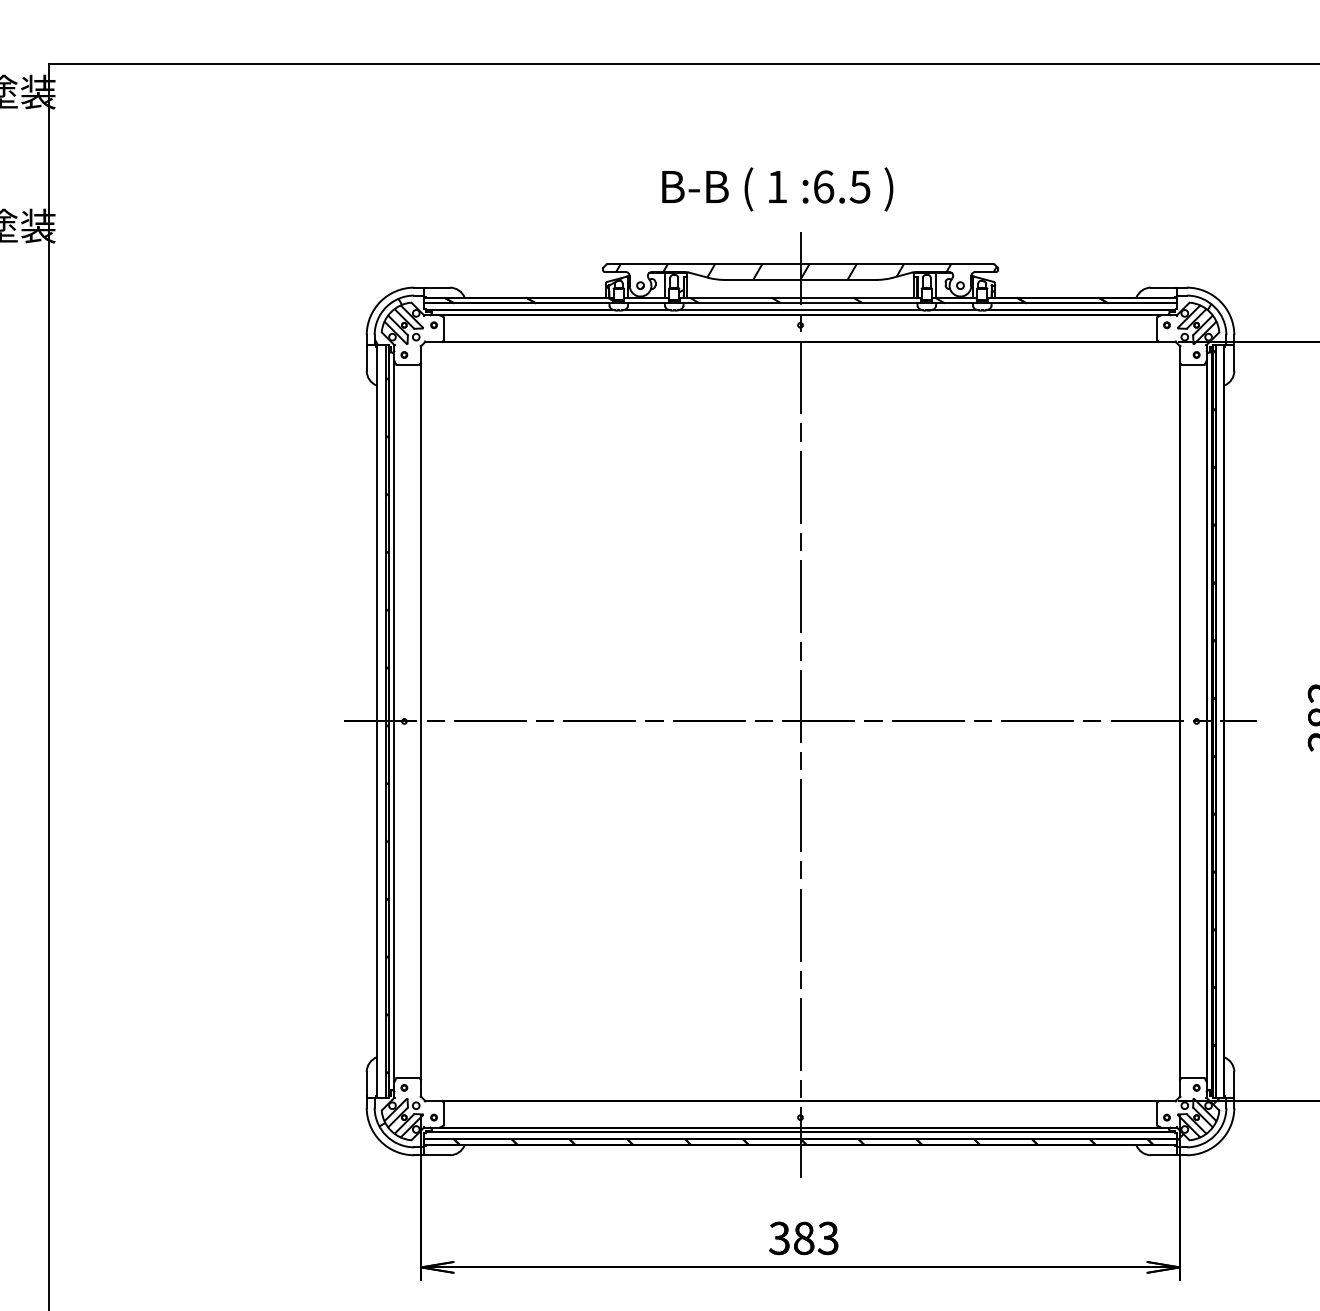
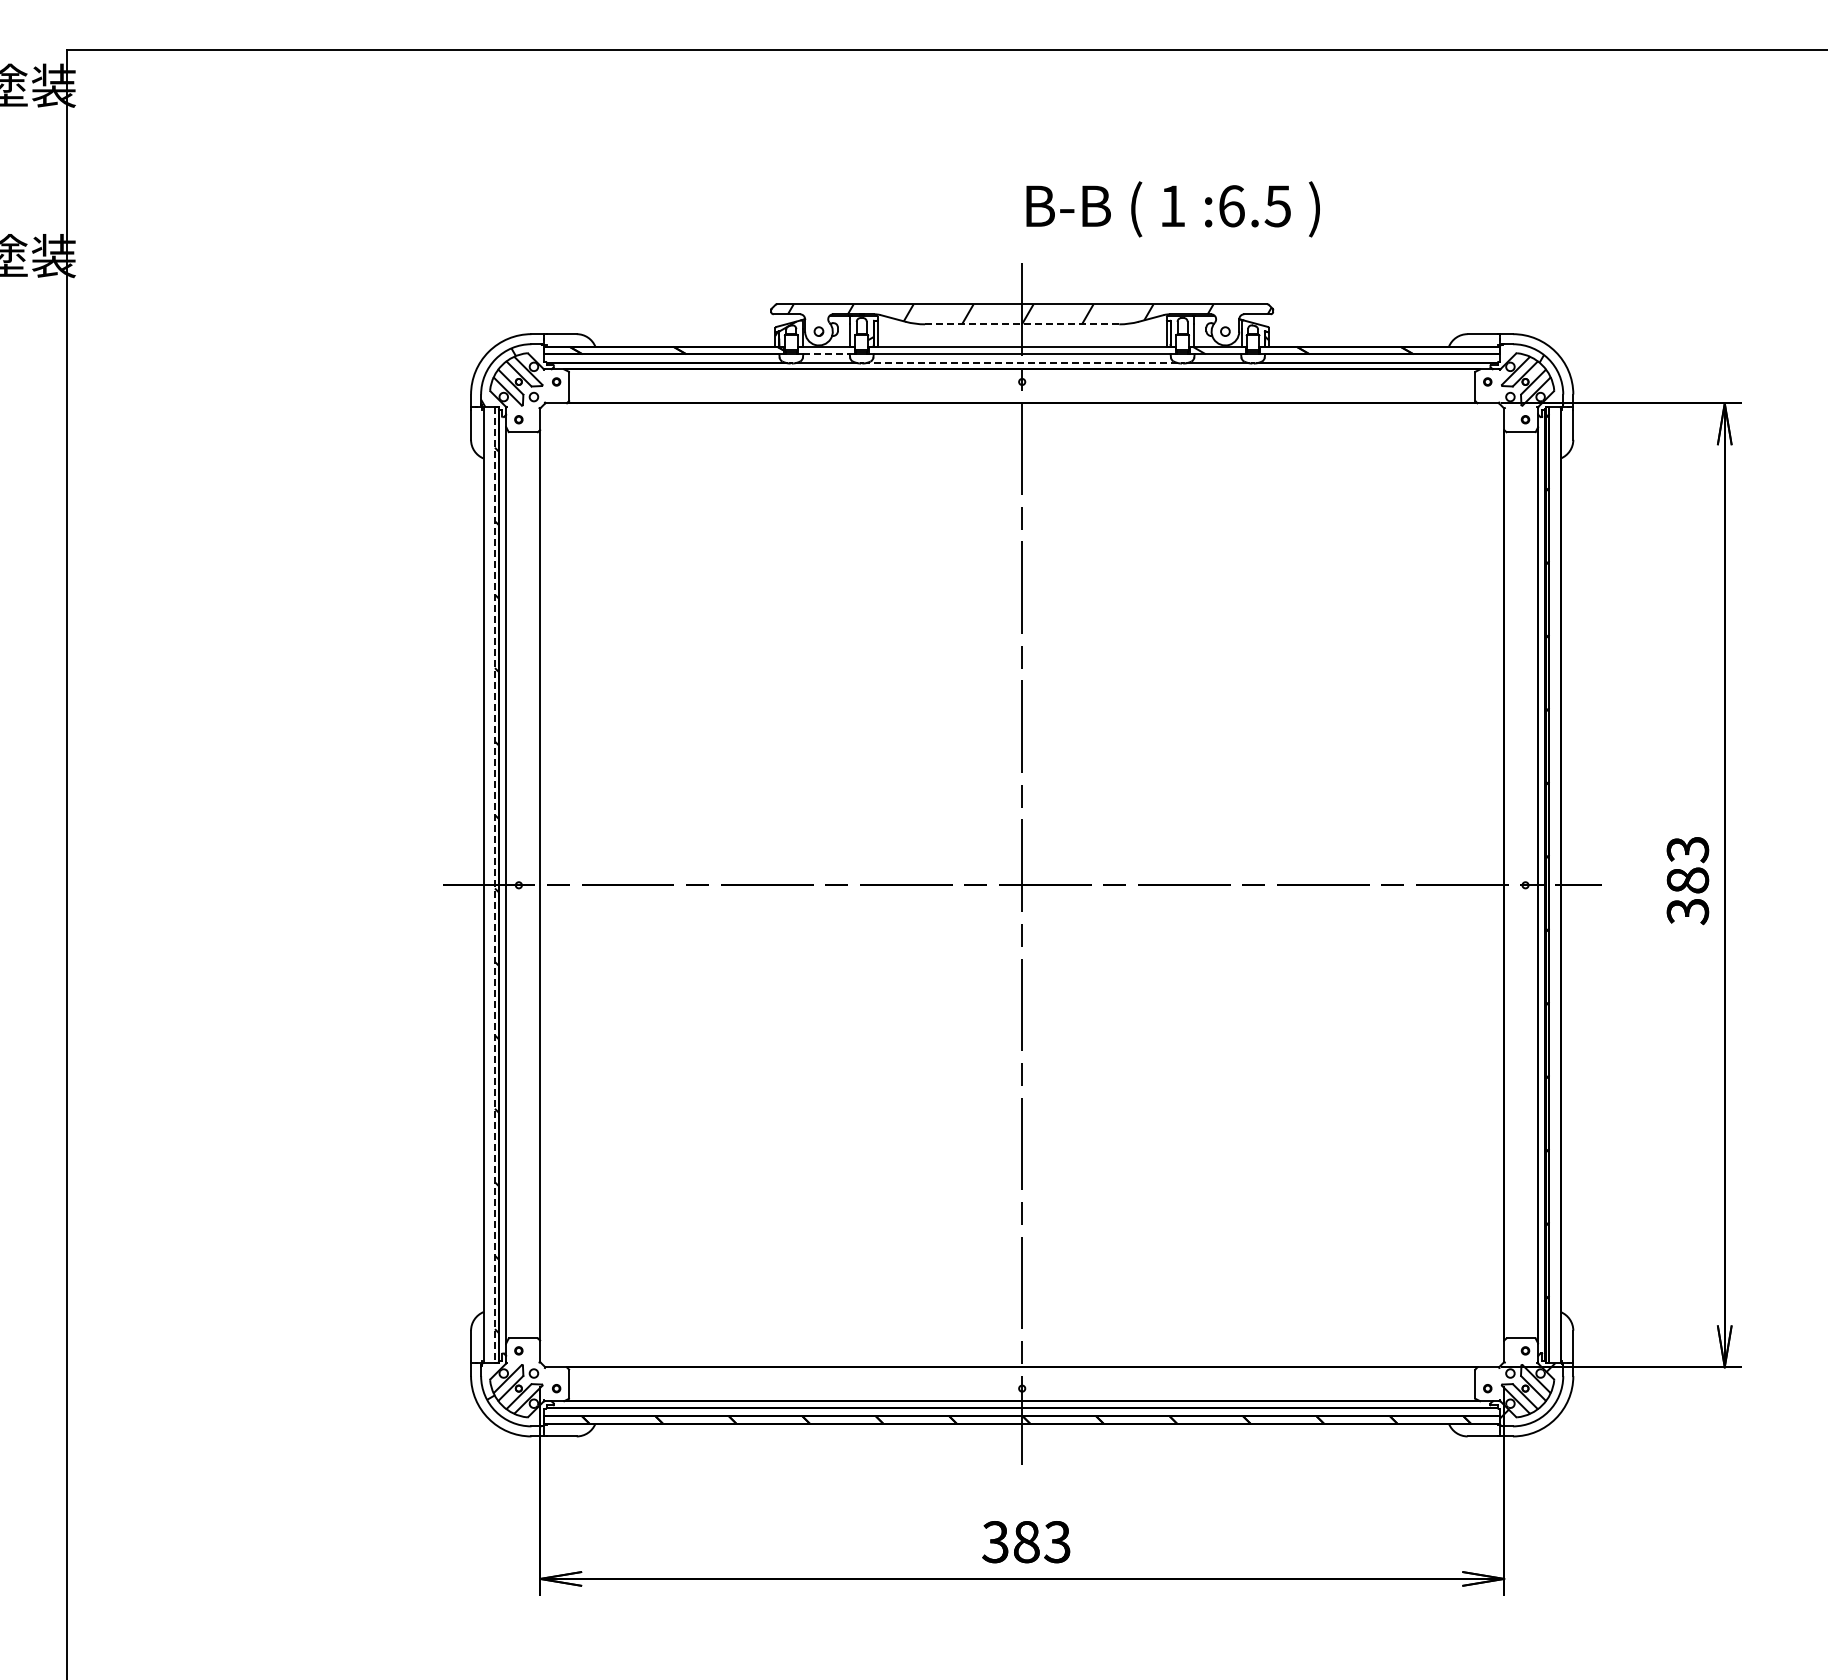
text: (777, 189) -> (1172, 209), moved
line: (800, 280) -> (1022, 324), solid -> dashed
hatch: (776, 300) -> (991, 350), removed
line: (647, 303) -> (827, 354), solid -> dashed
line: (799, 310) -> (1021, 363), solid -> dashed
line: (385, 721) -> (494, 885), solid -> dashed

